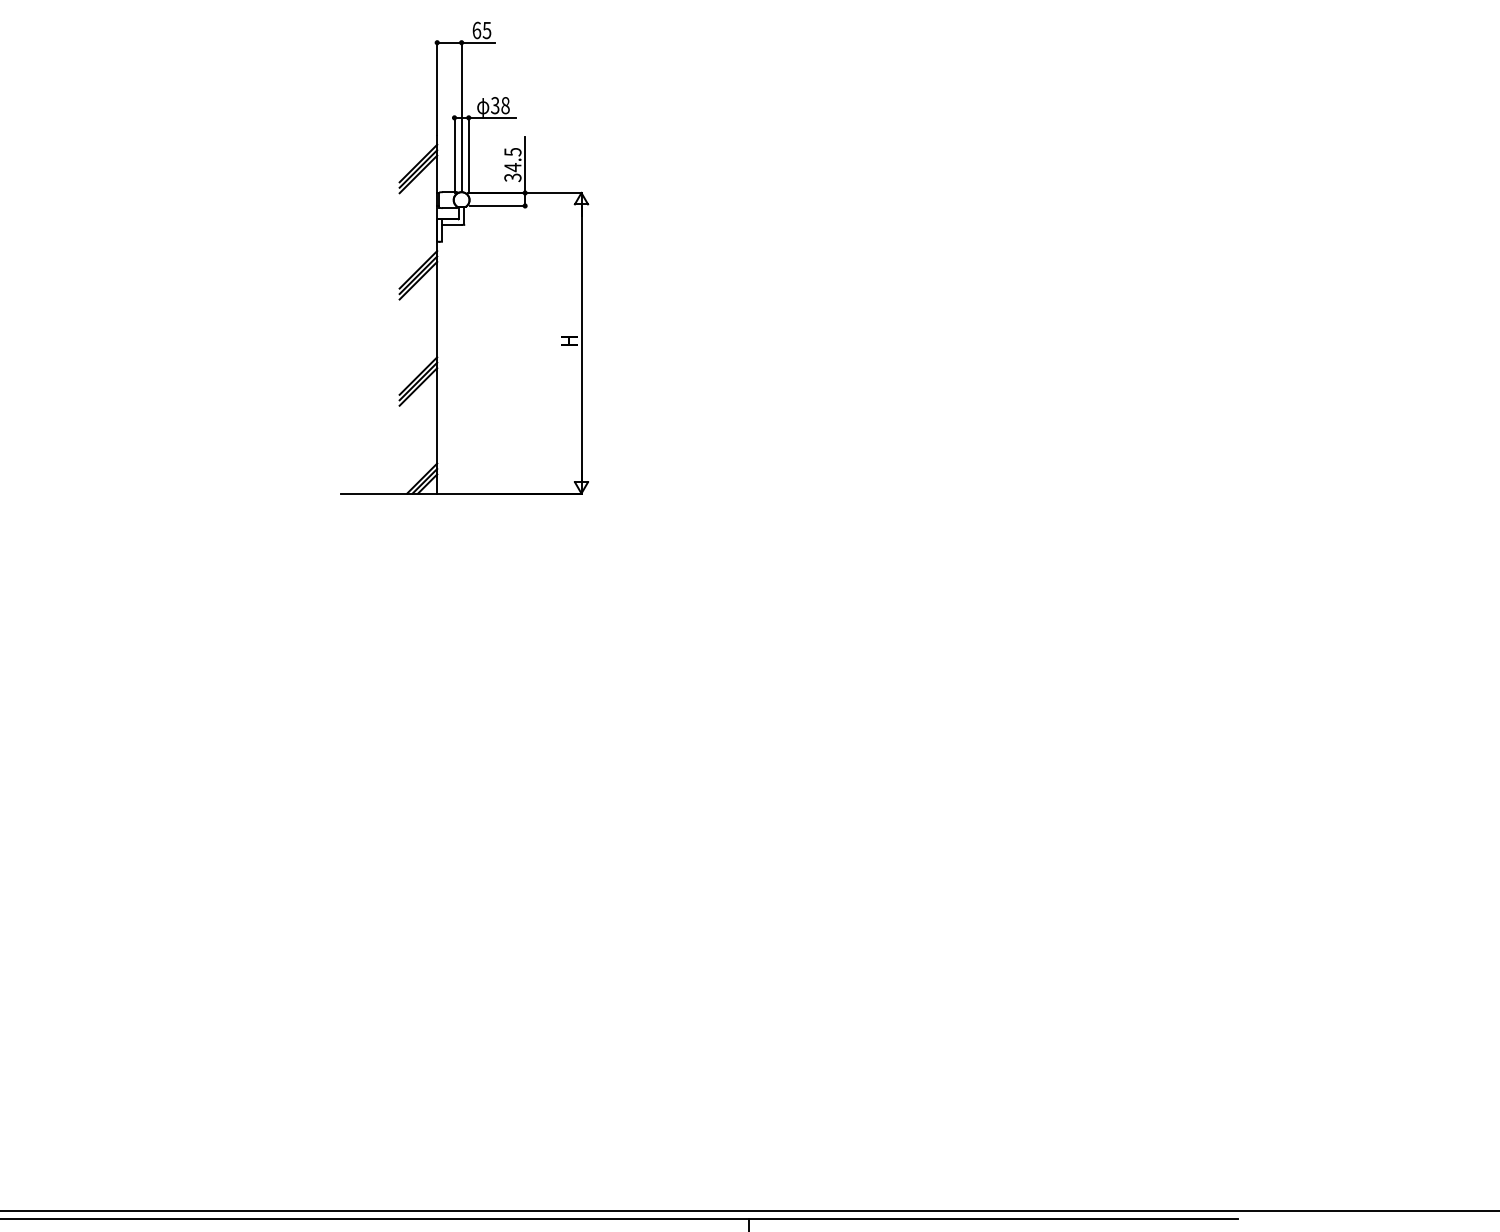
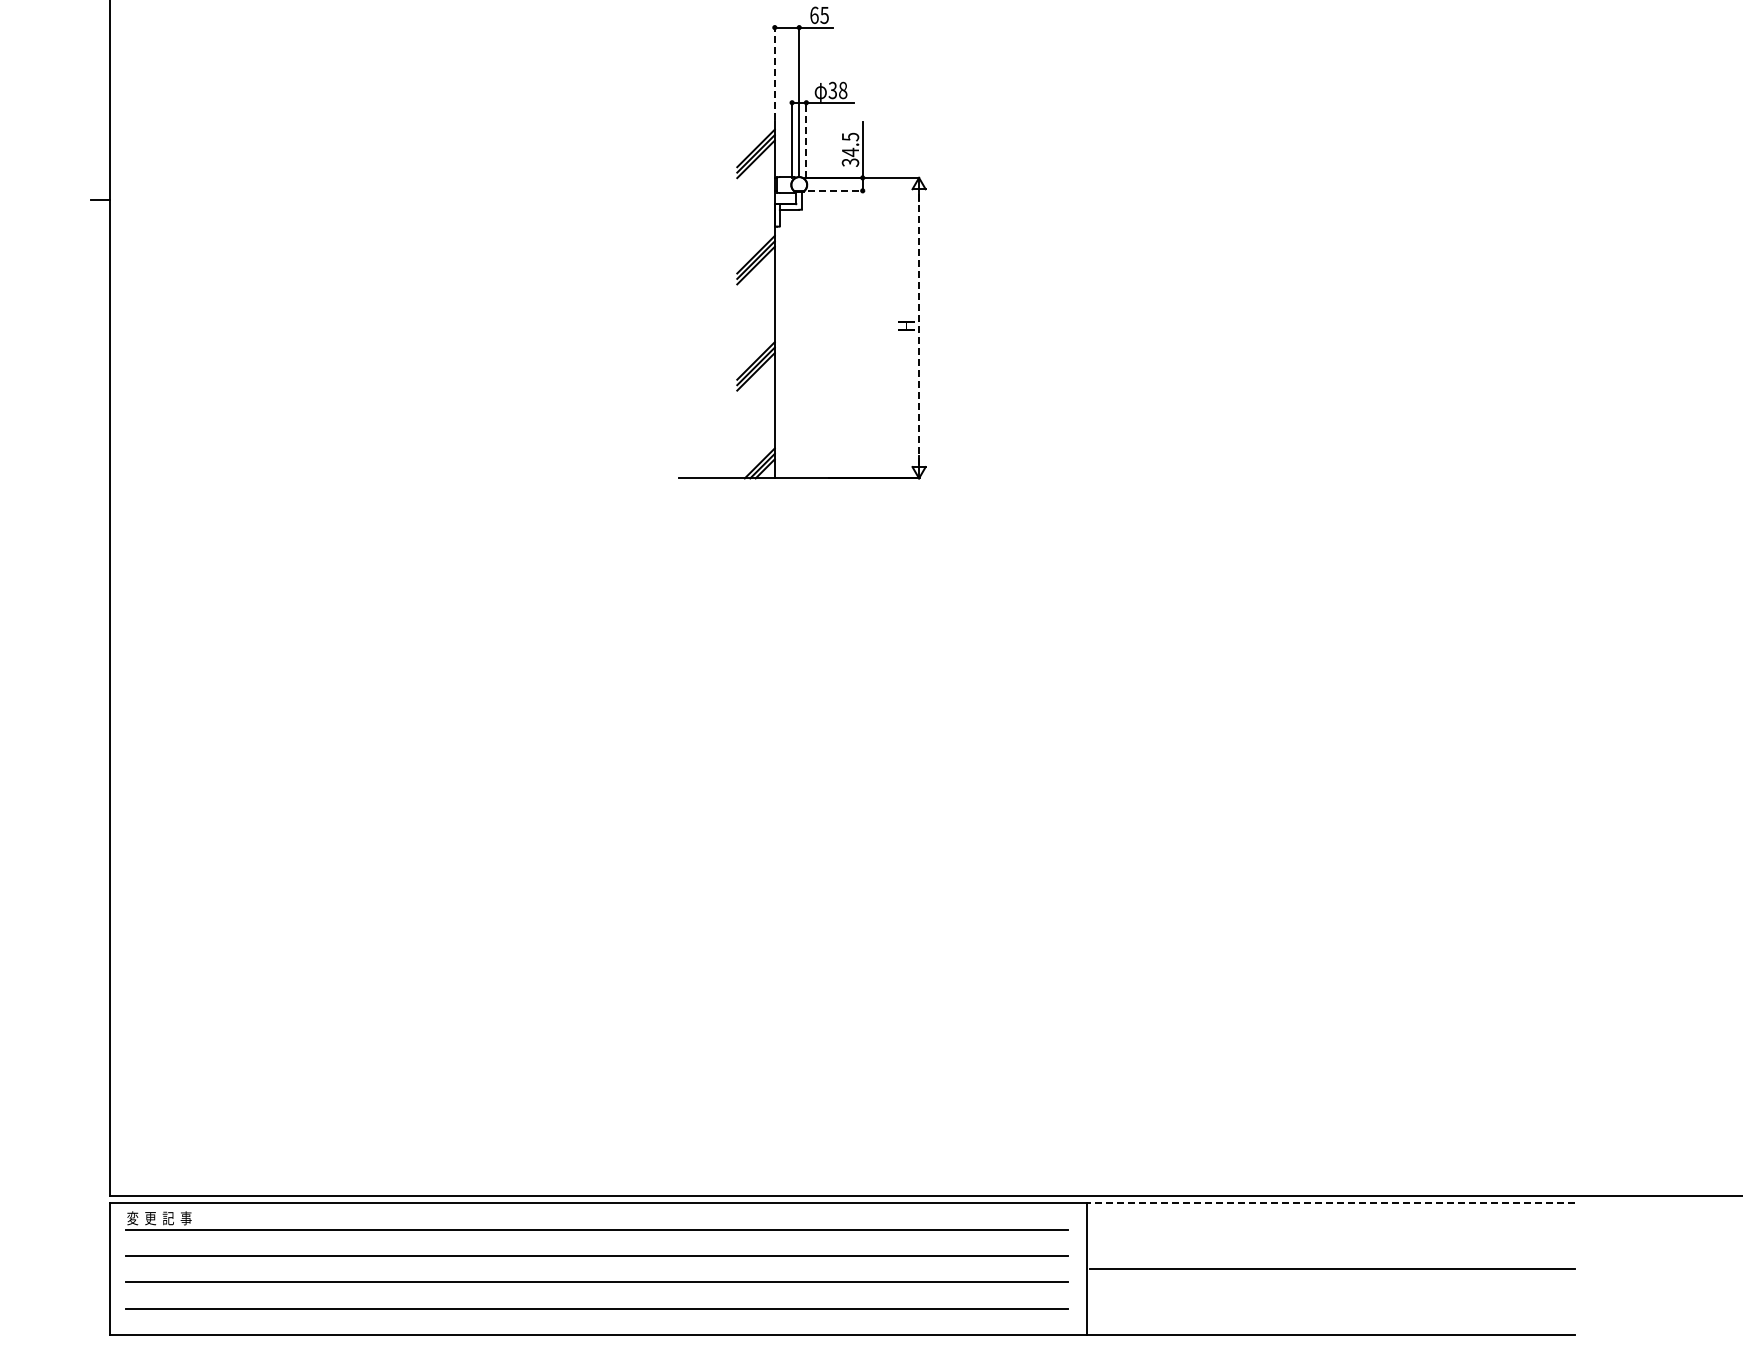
line: (436, 88) -> (774, 73), solid -> dashed
line: (468, 154) -> (806, 139), solid -> dashed
line: (497, 205) -> (835, 190), solid -> dashed
line: (581, 342) -> (919, 327), solid -> dashed
line: (992, 1218) -> (1330, 1203), solid -> dashed

